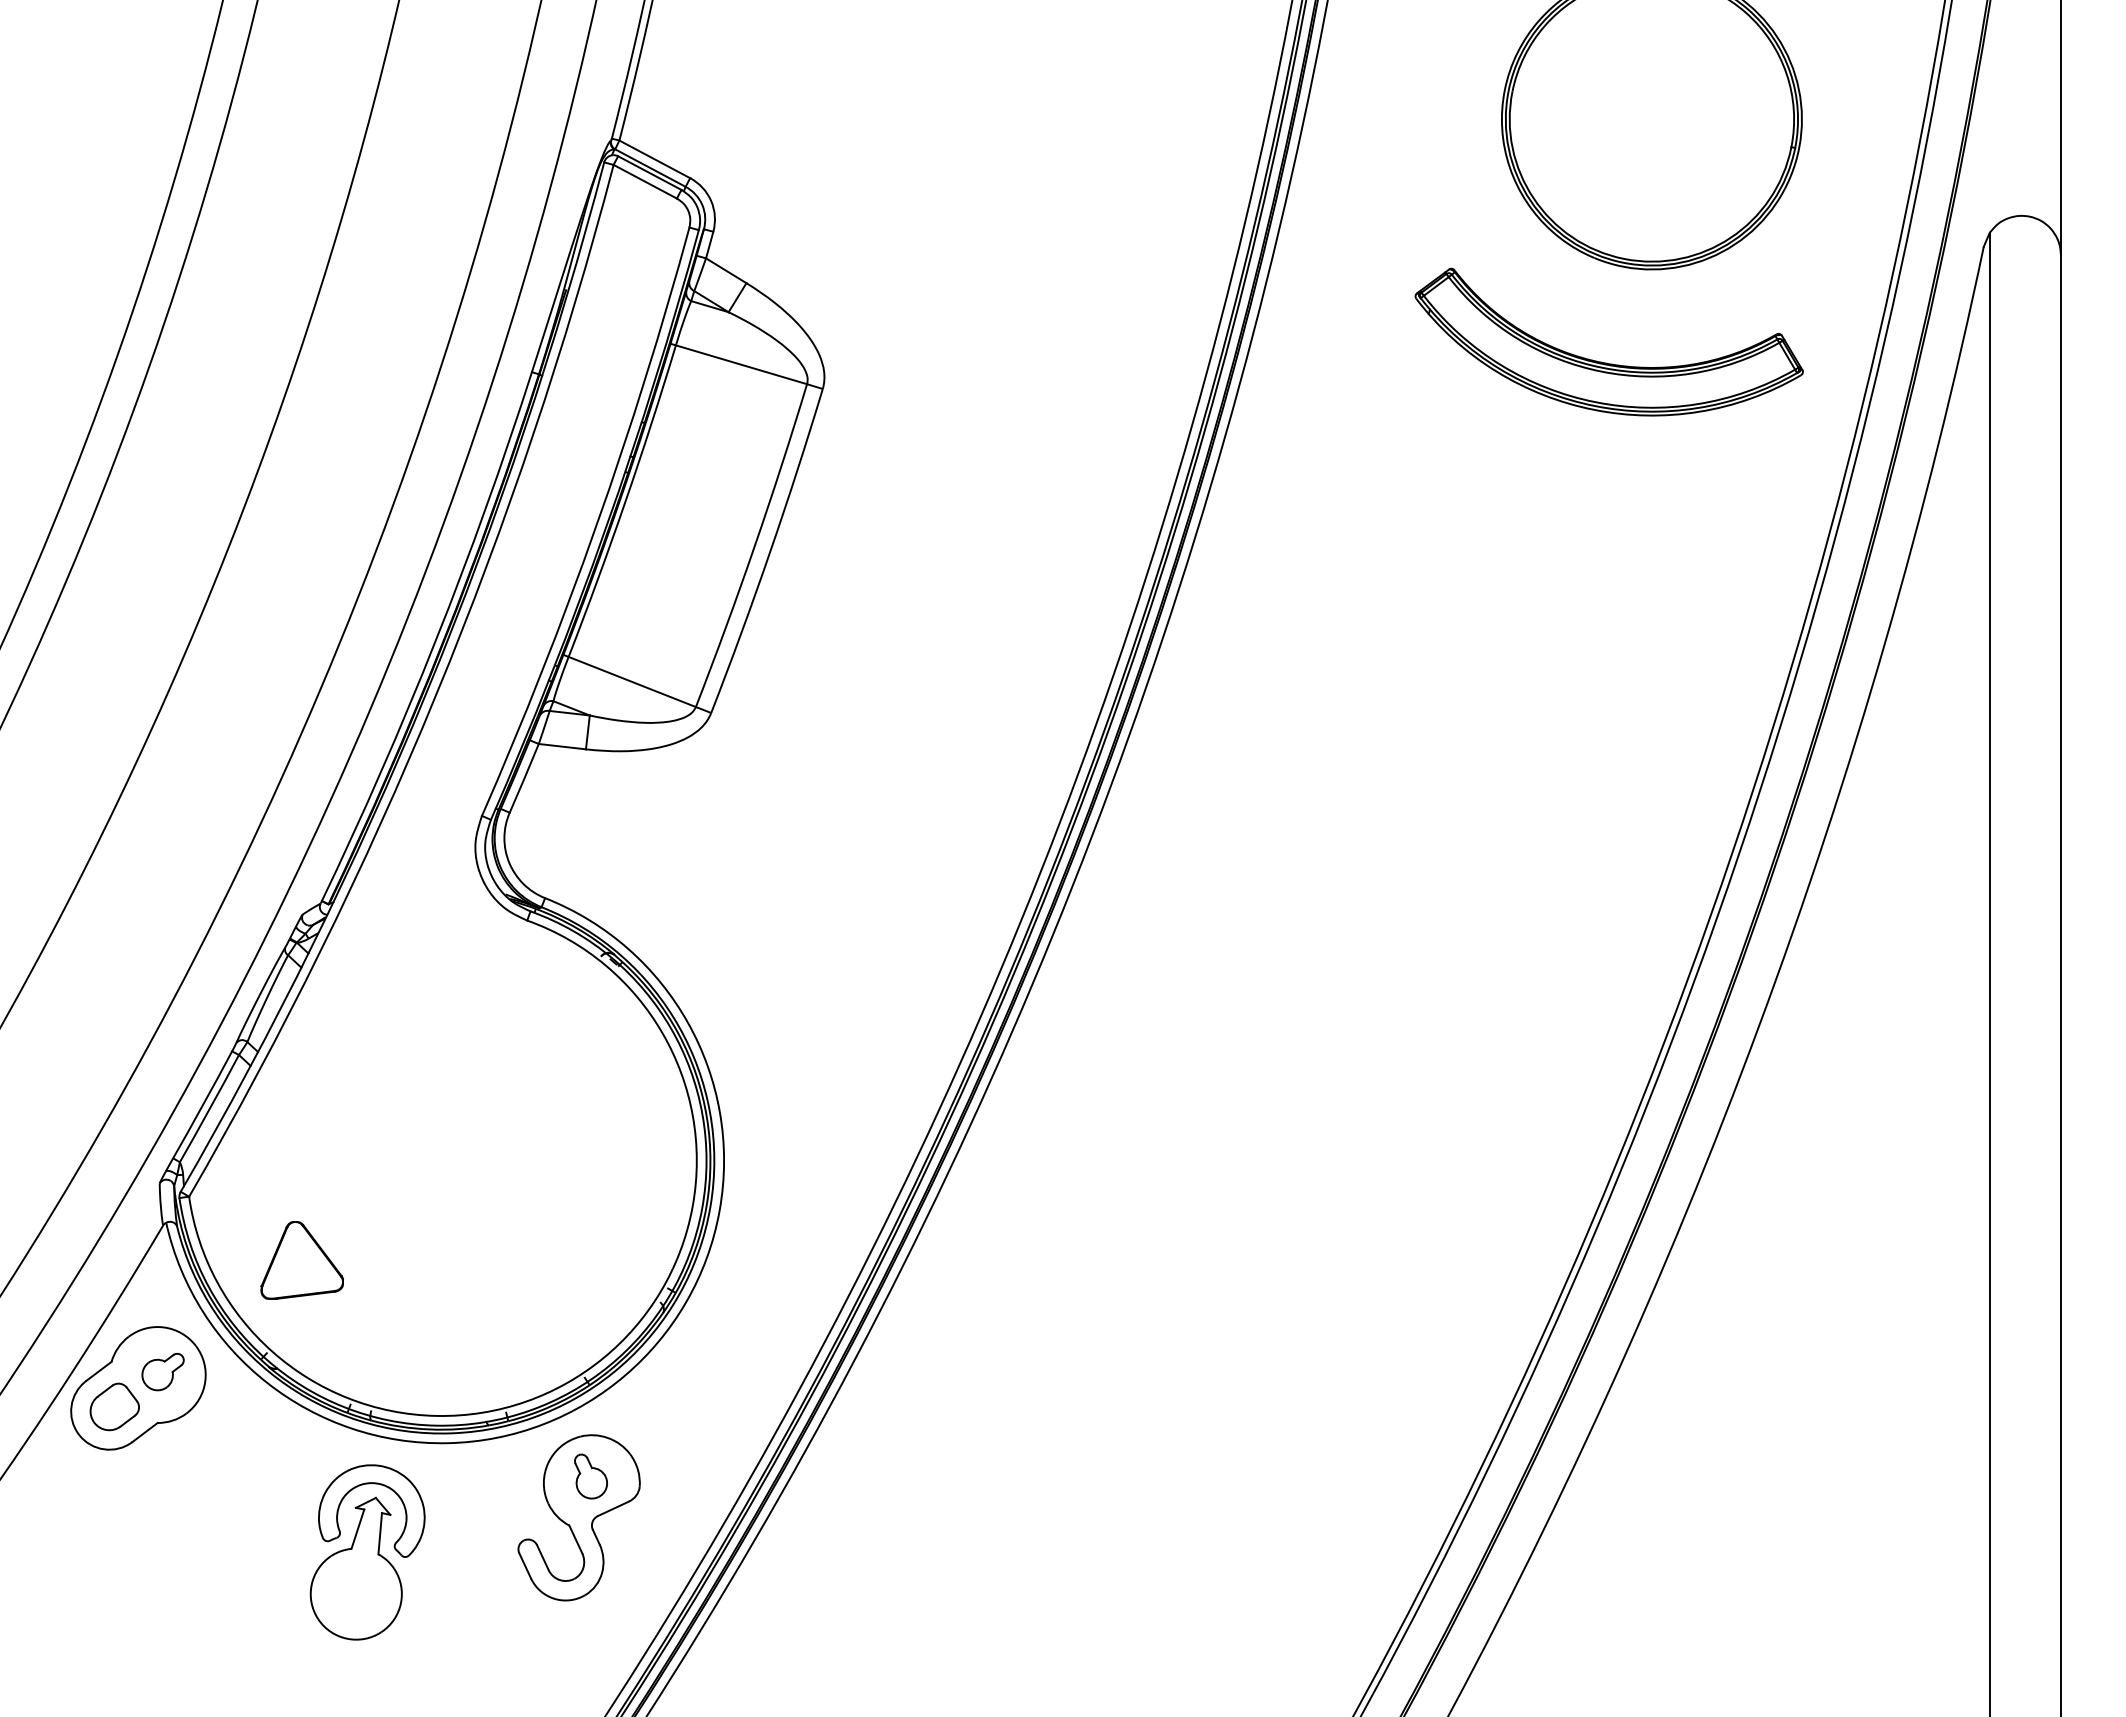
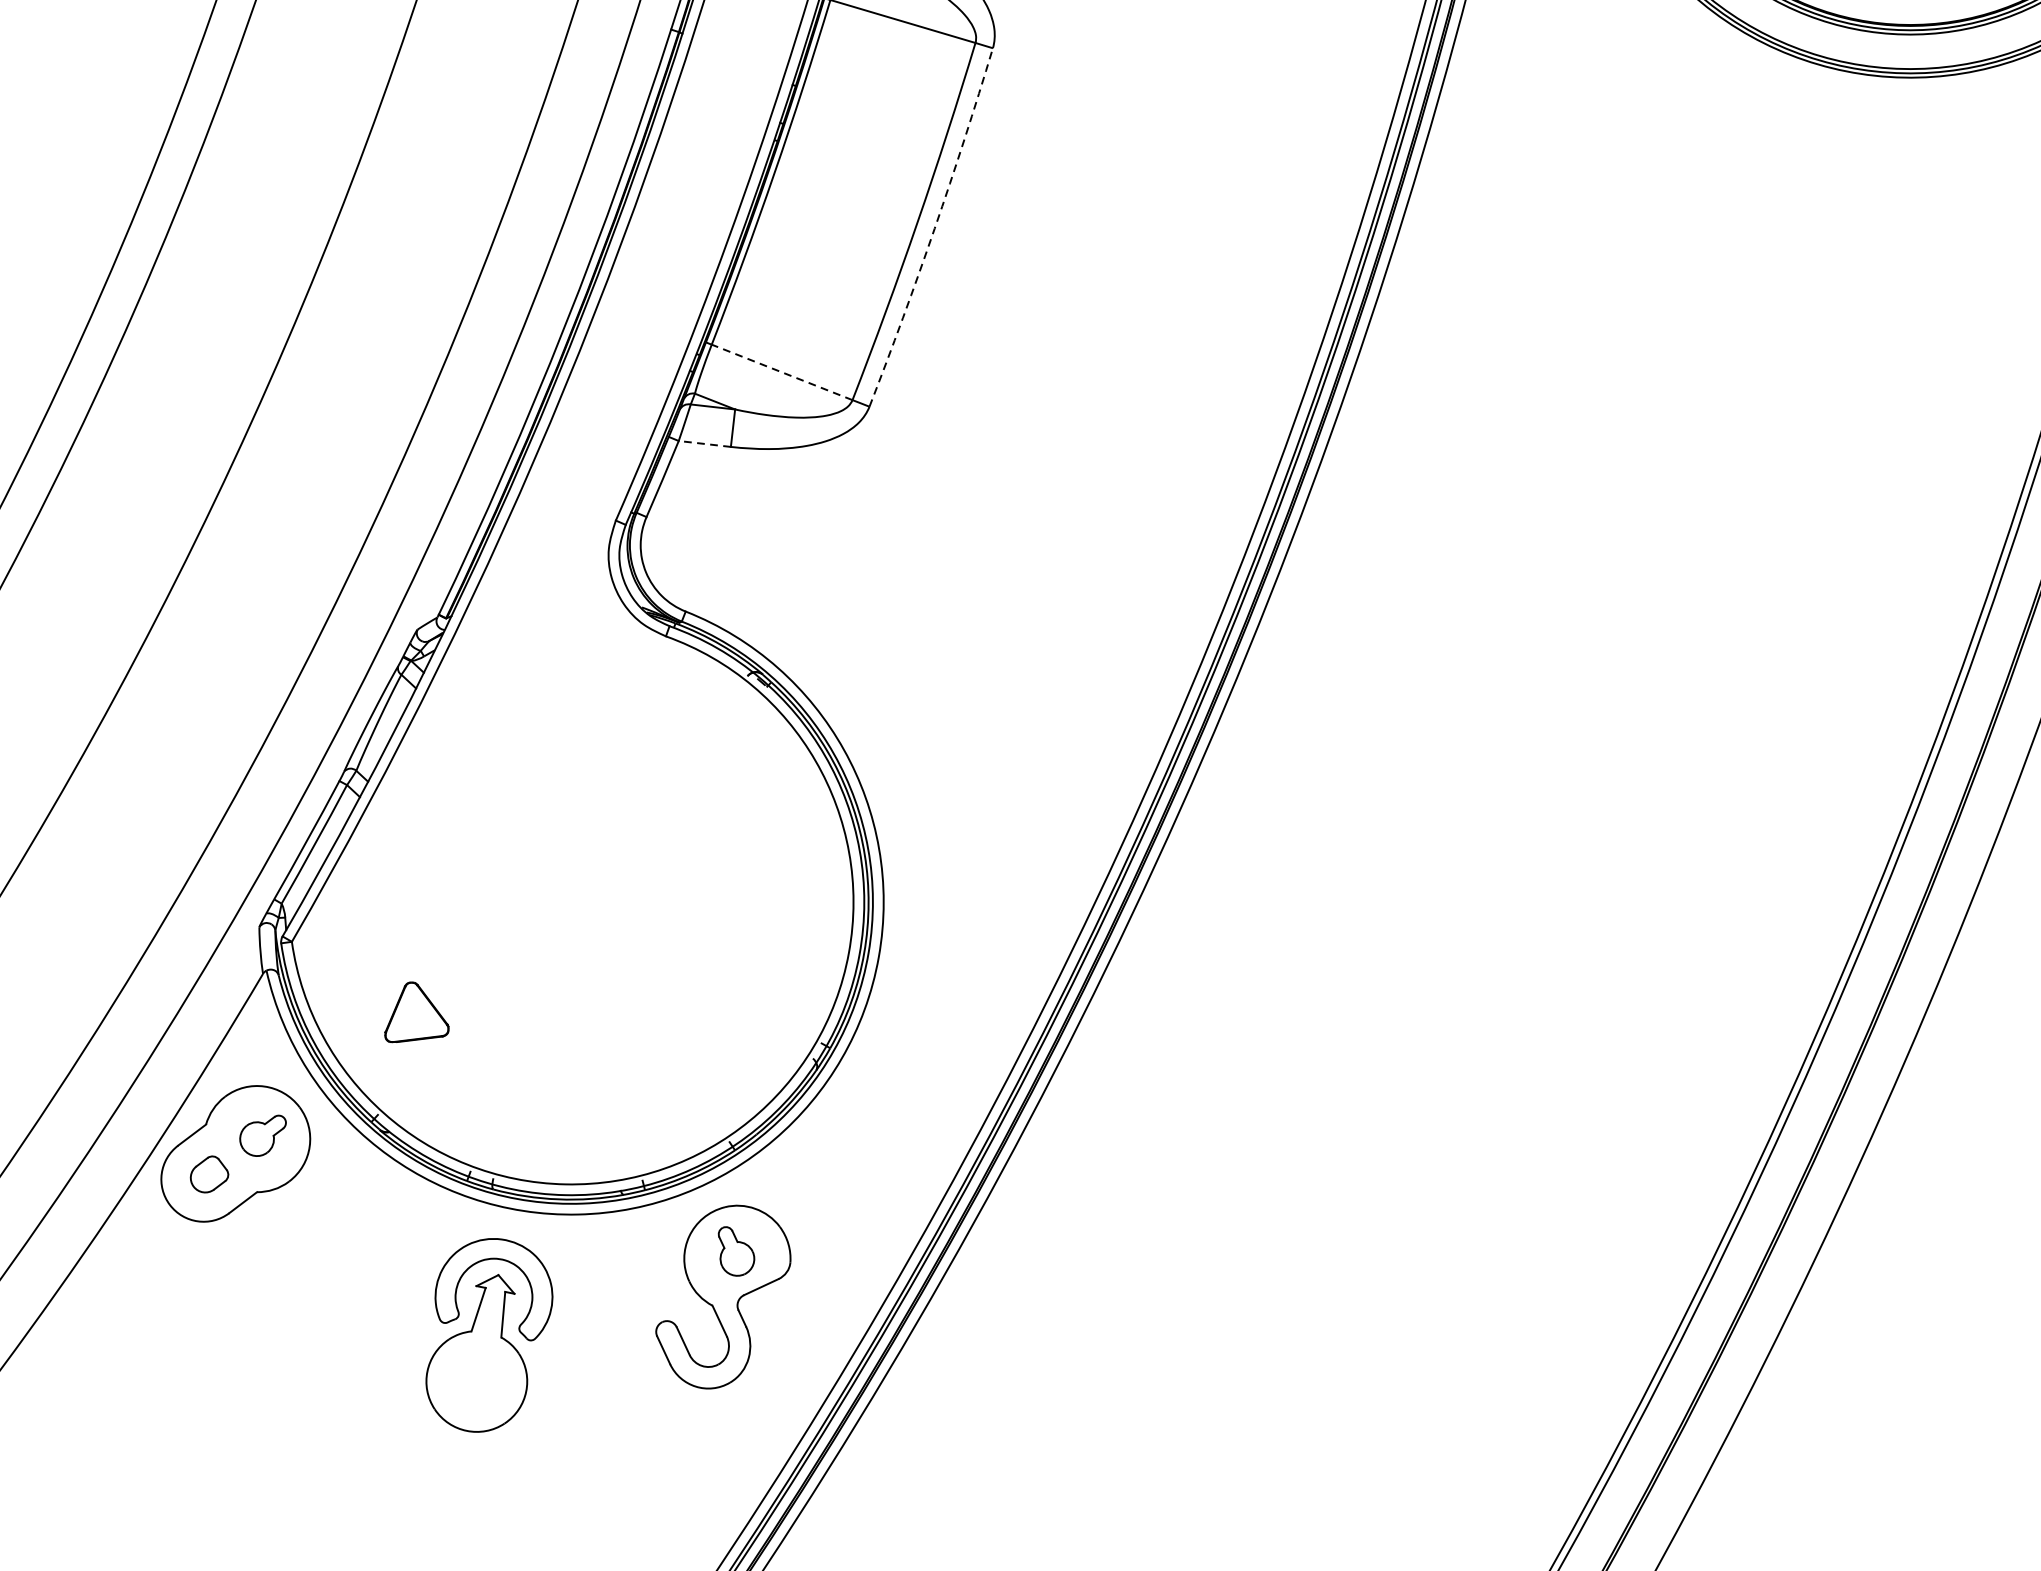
arc: (770, 552) -> (935, 229), solid -> dashed
line: (631, 681) -> (781, 371), solid -> dashed
line: (562, 746) -> (704, 443), solid -> dashed
part: (301, 1260) -> (416, 1012), size x0.7
part: (114, 1406) -> (209, 1173), size x0.7

